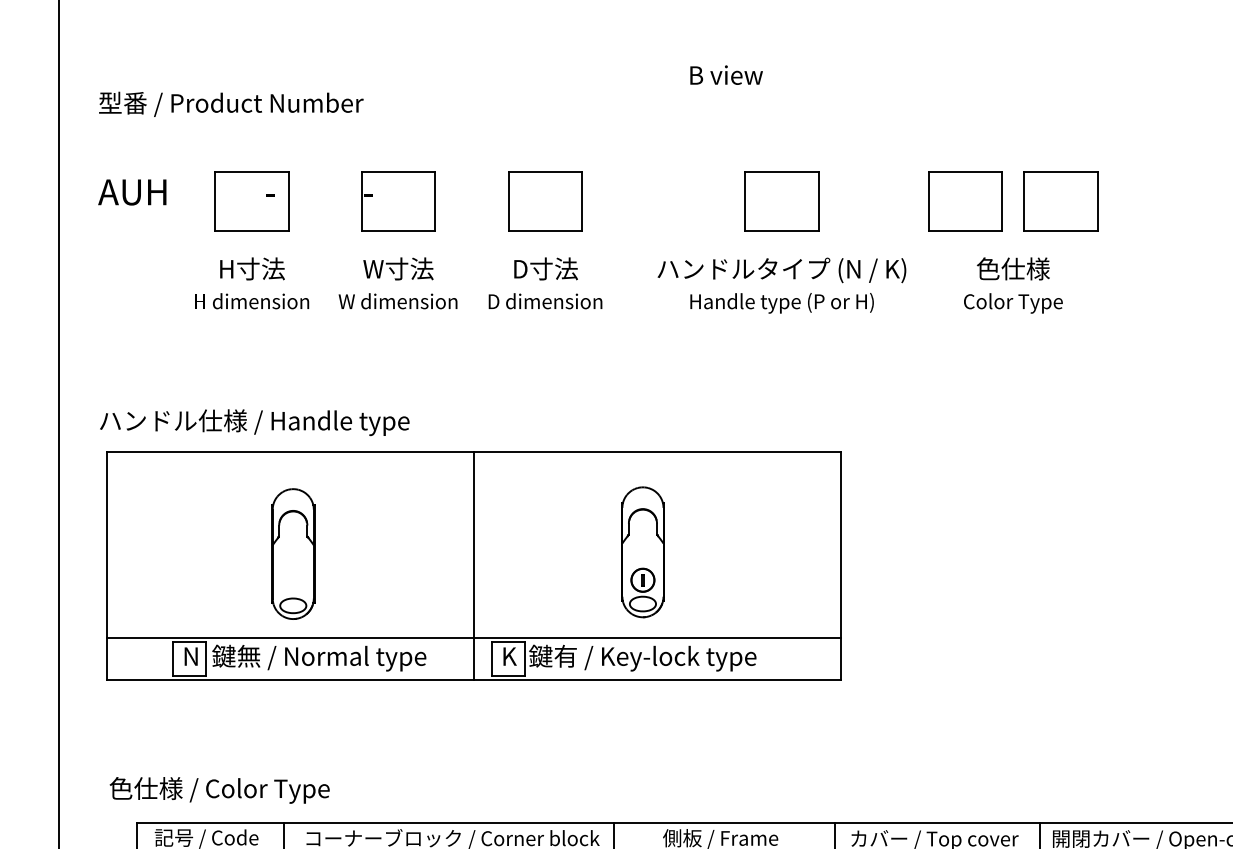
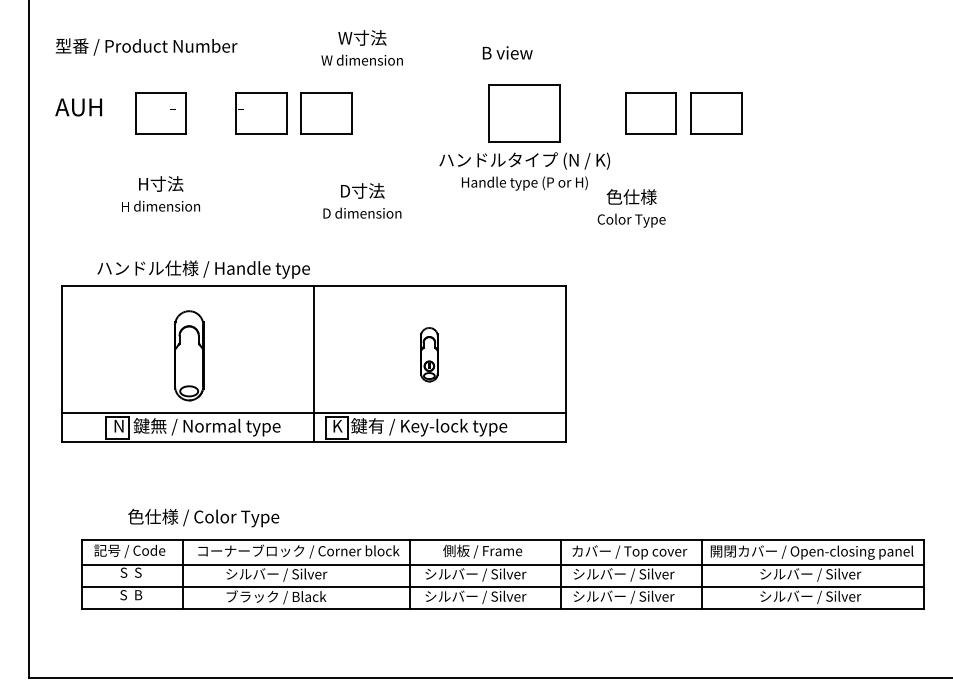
text: (726, 74) -> (507, 52), moved
part: (545, 201) -> (326, 113), moved
part: (781, 201) -> (524, 113), size x1.4
text: (251, 282) -> (160, 193), moved
text: (397, 282) -> (361, 47), moved
text: (545, 282) -> (362, 200), moved
text: (1013, 285) -> (631, 208), moved
text: (254, 422) -> (203, 269), moved
part: (643, 552) -> (429, 354), size x0.6
text: (219, 791) -> (203, 518), moved

